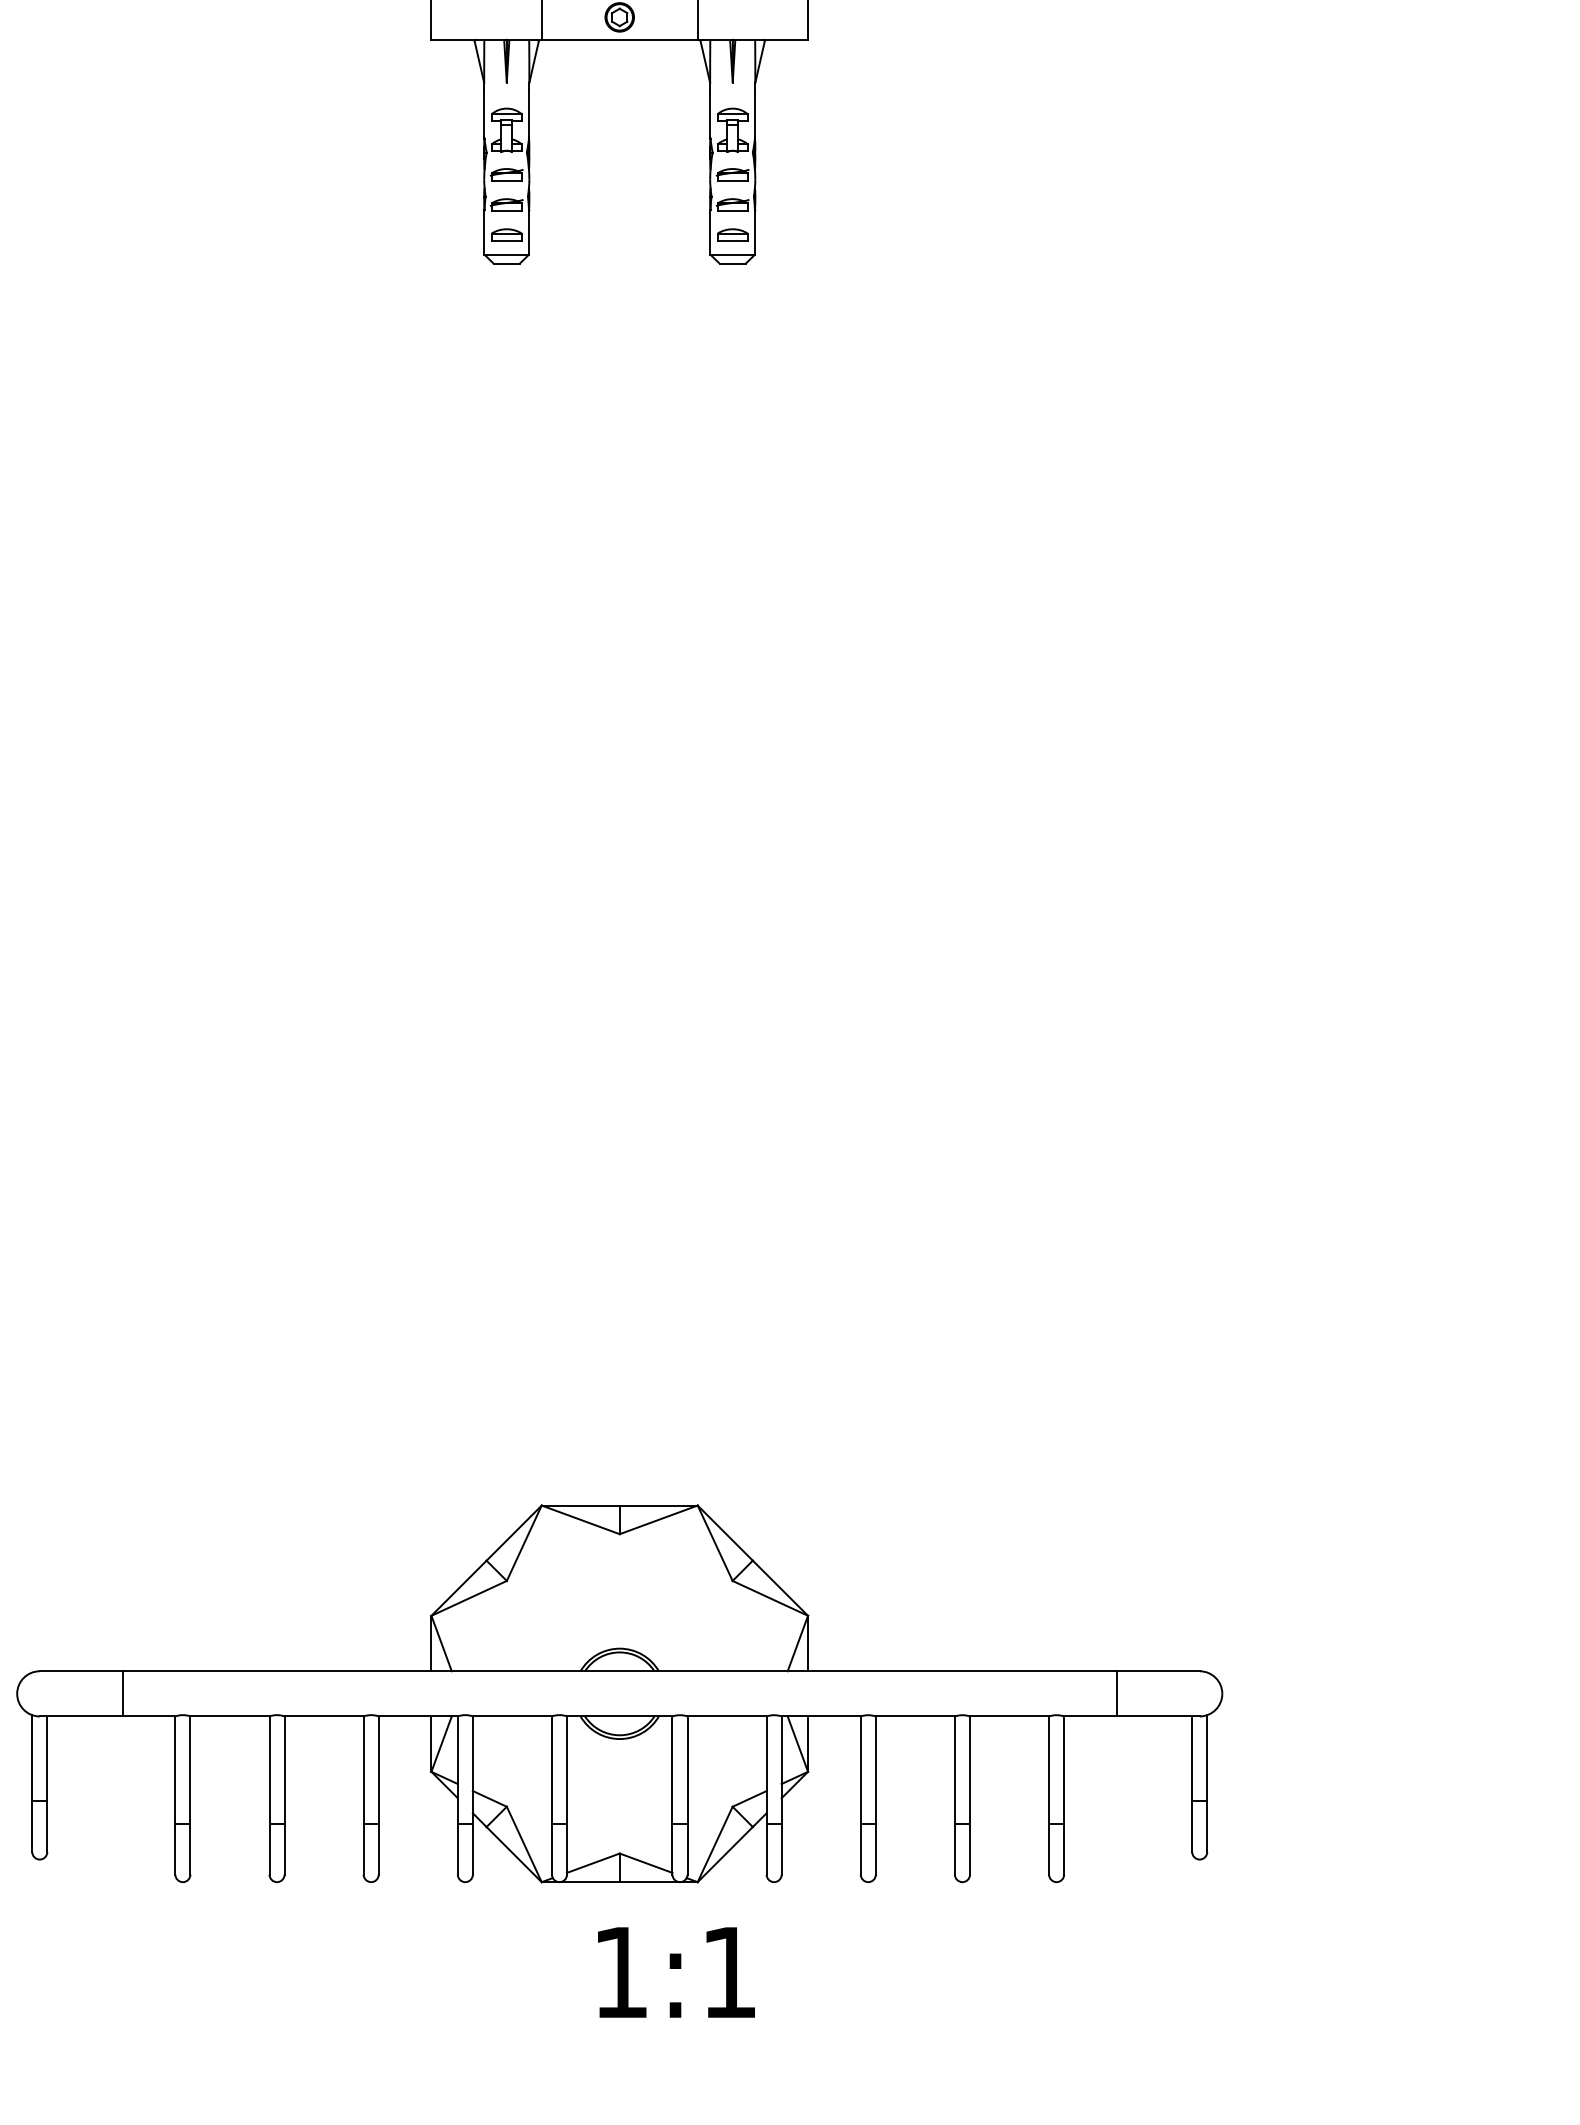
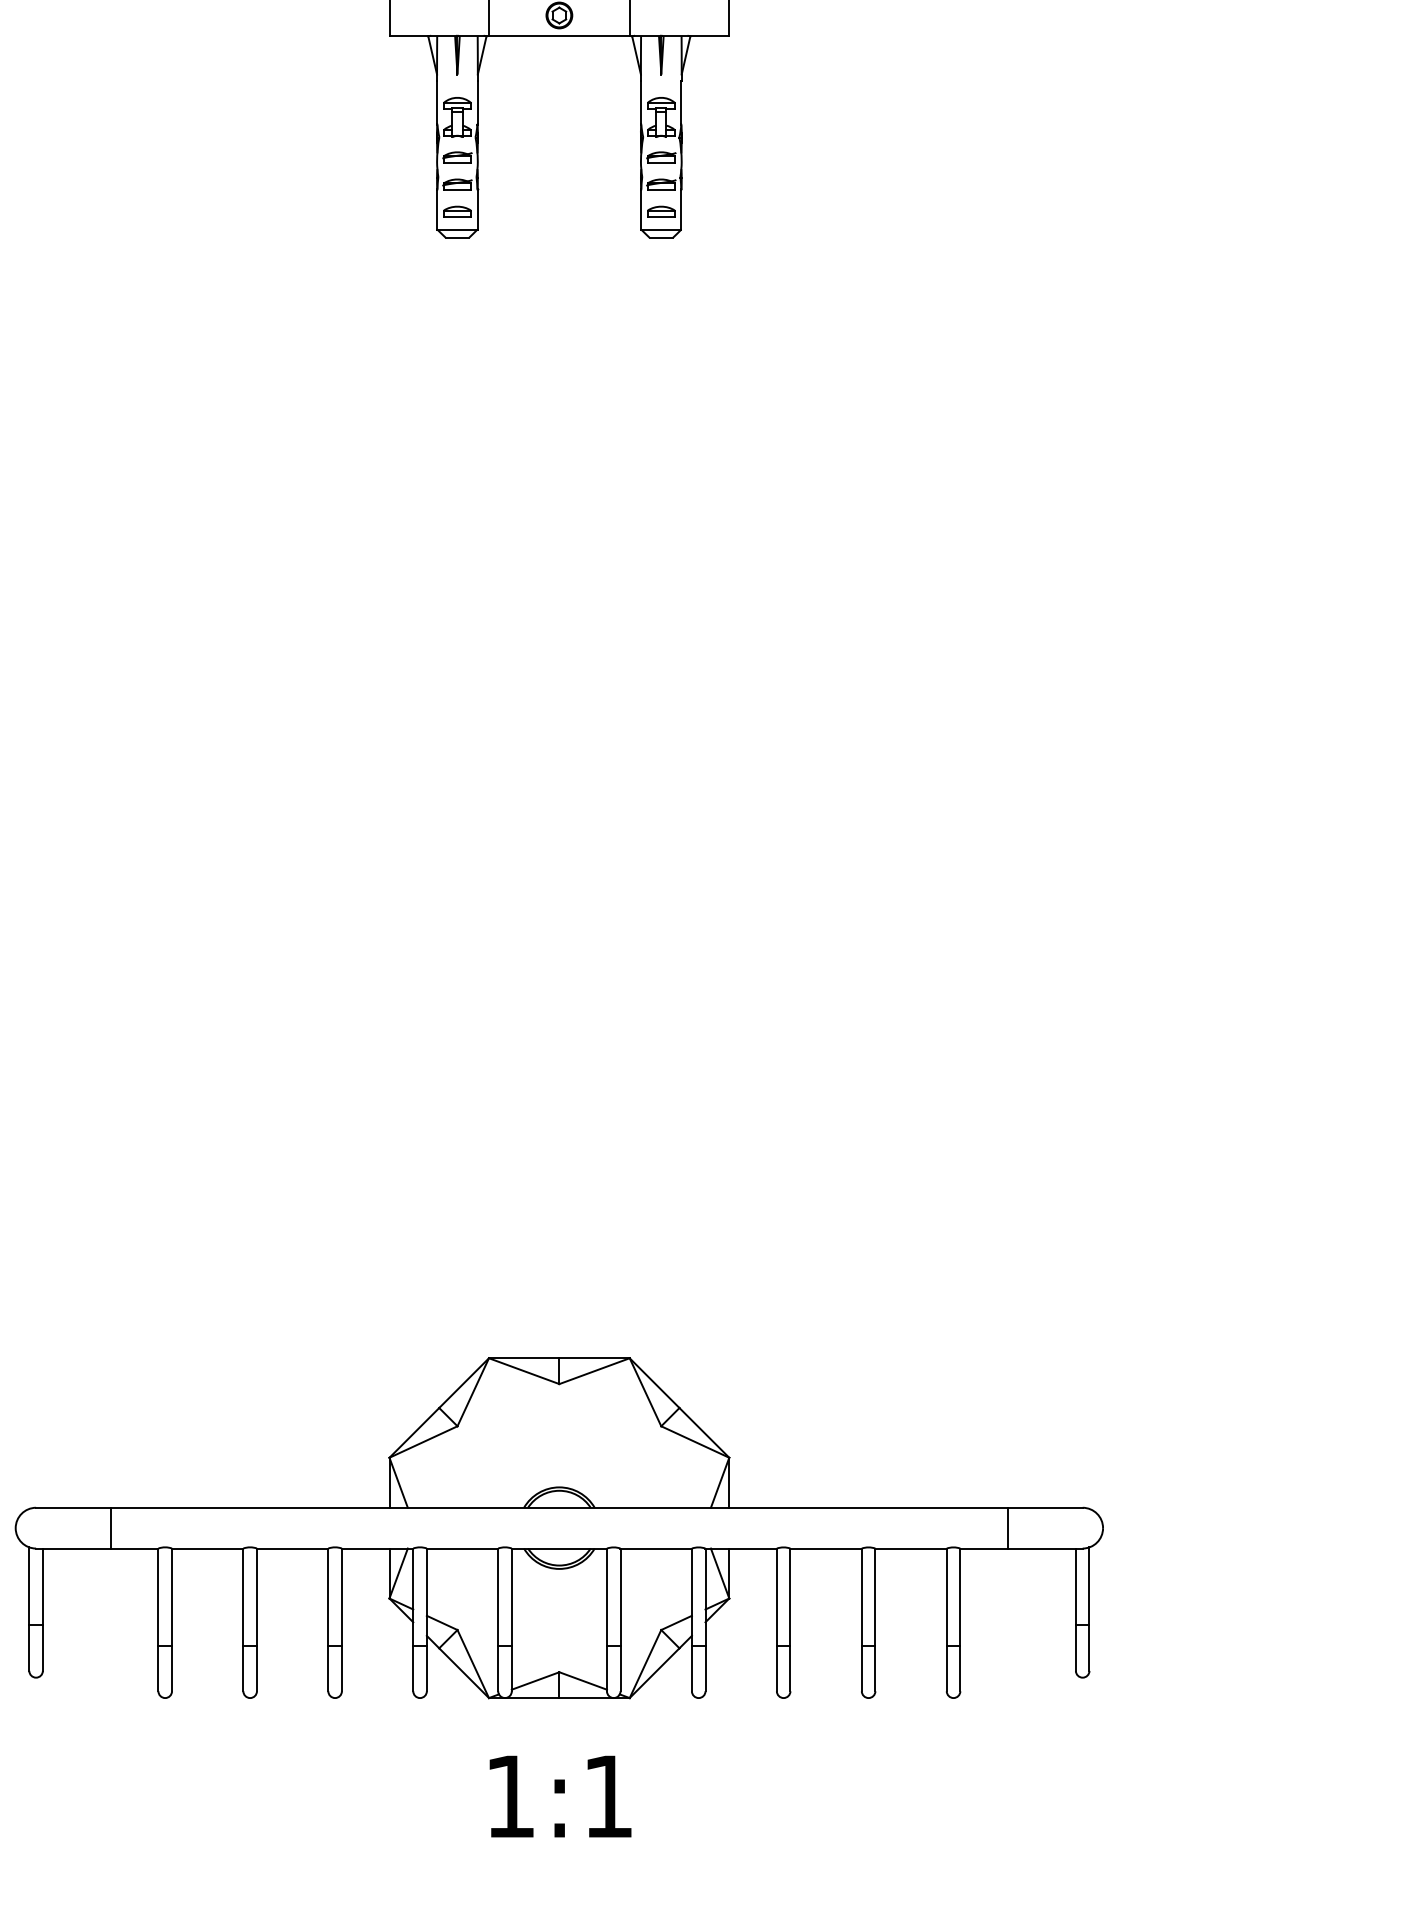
text: (676, 1972) -> (560, 1796), moved

